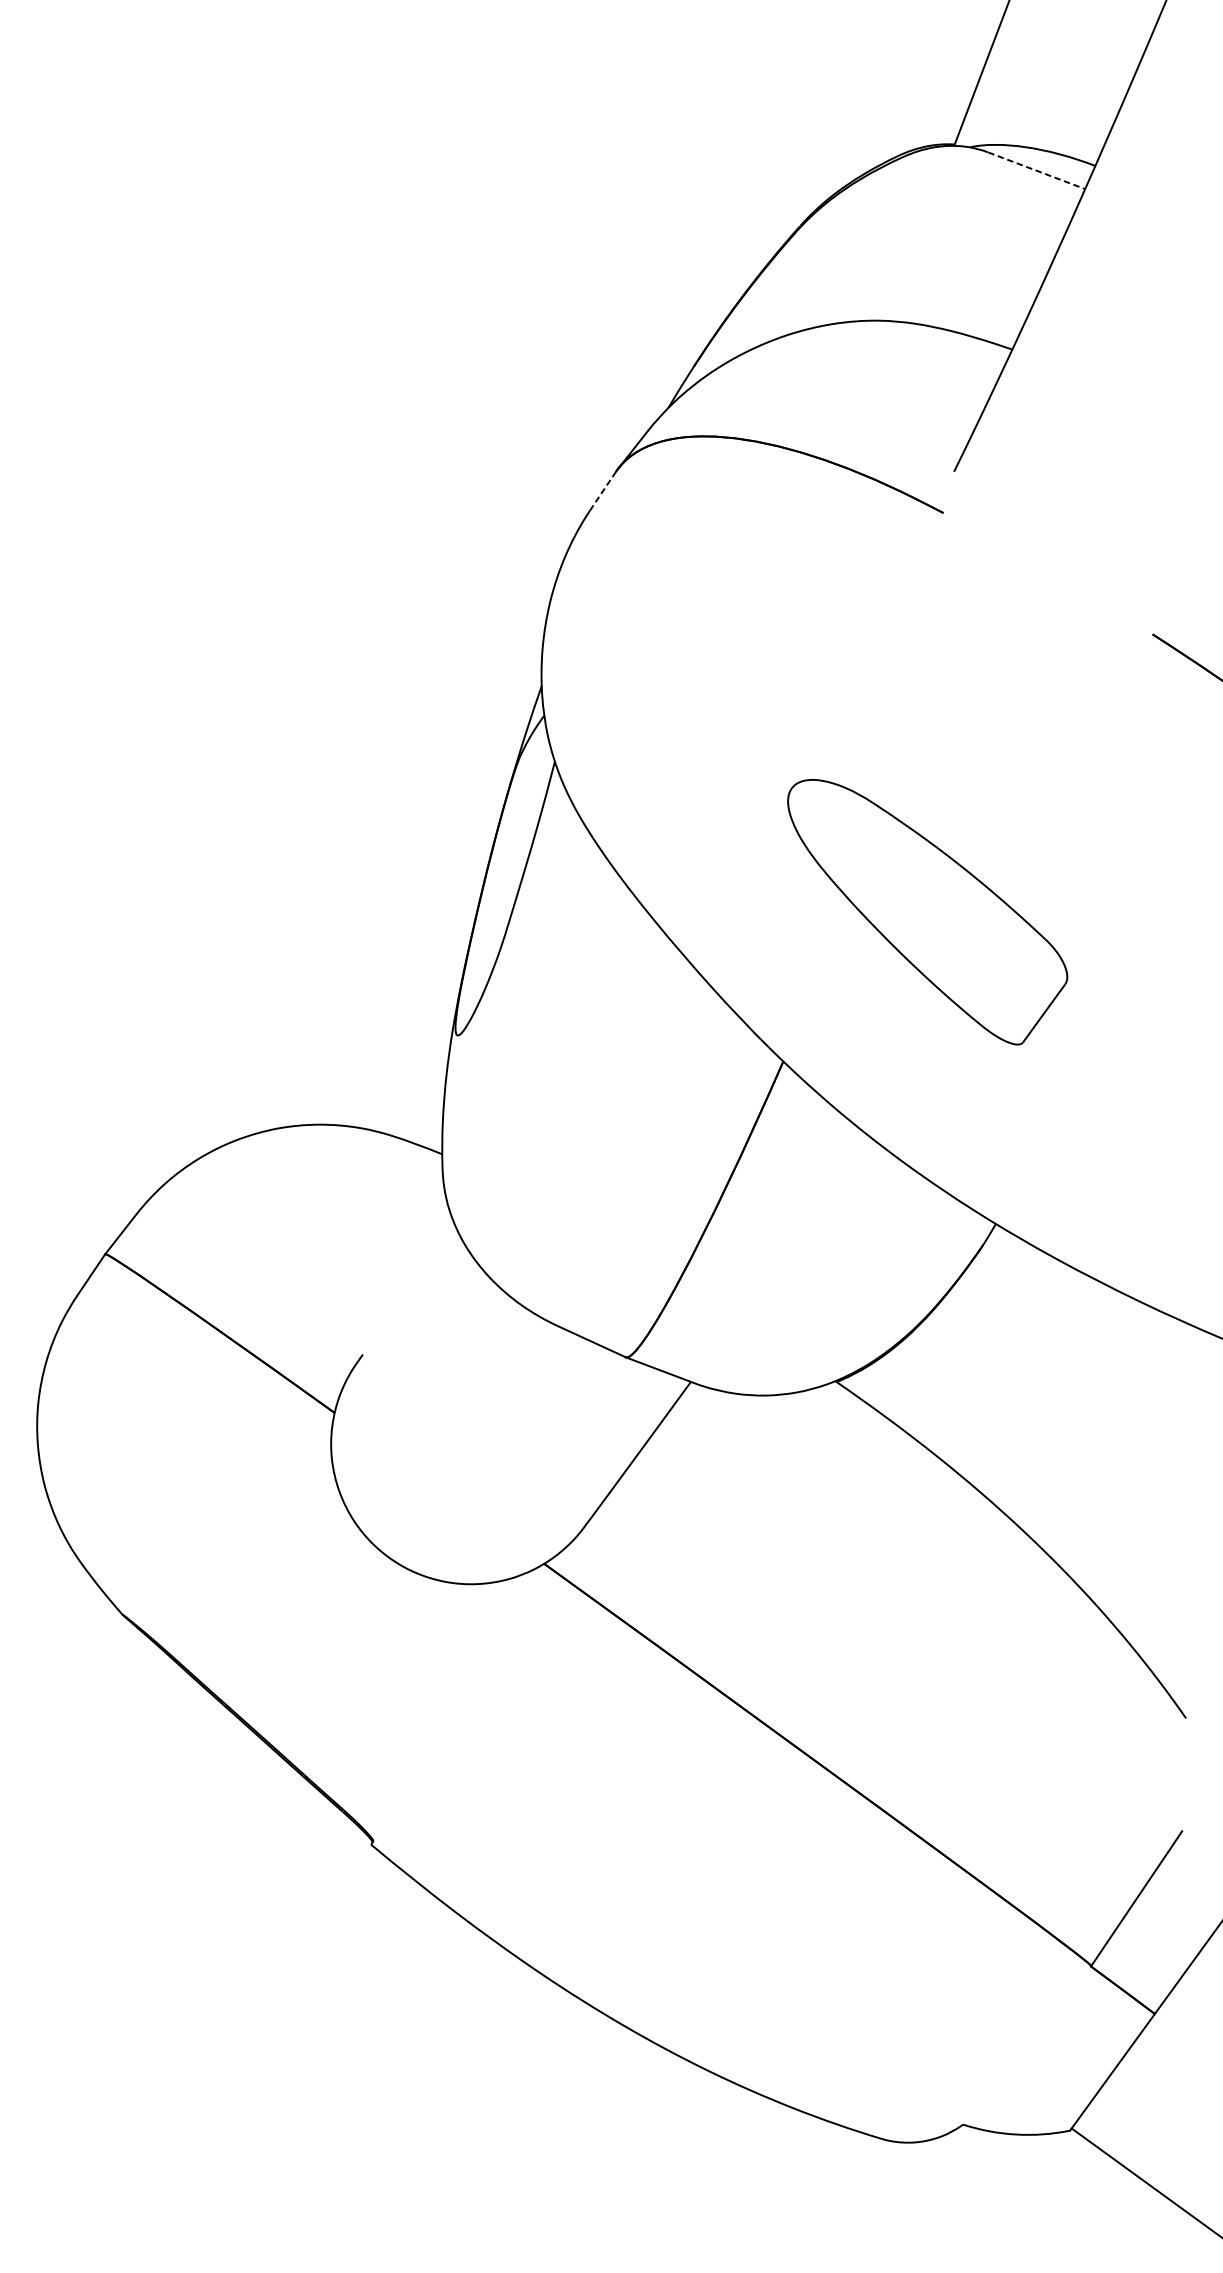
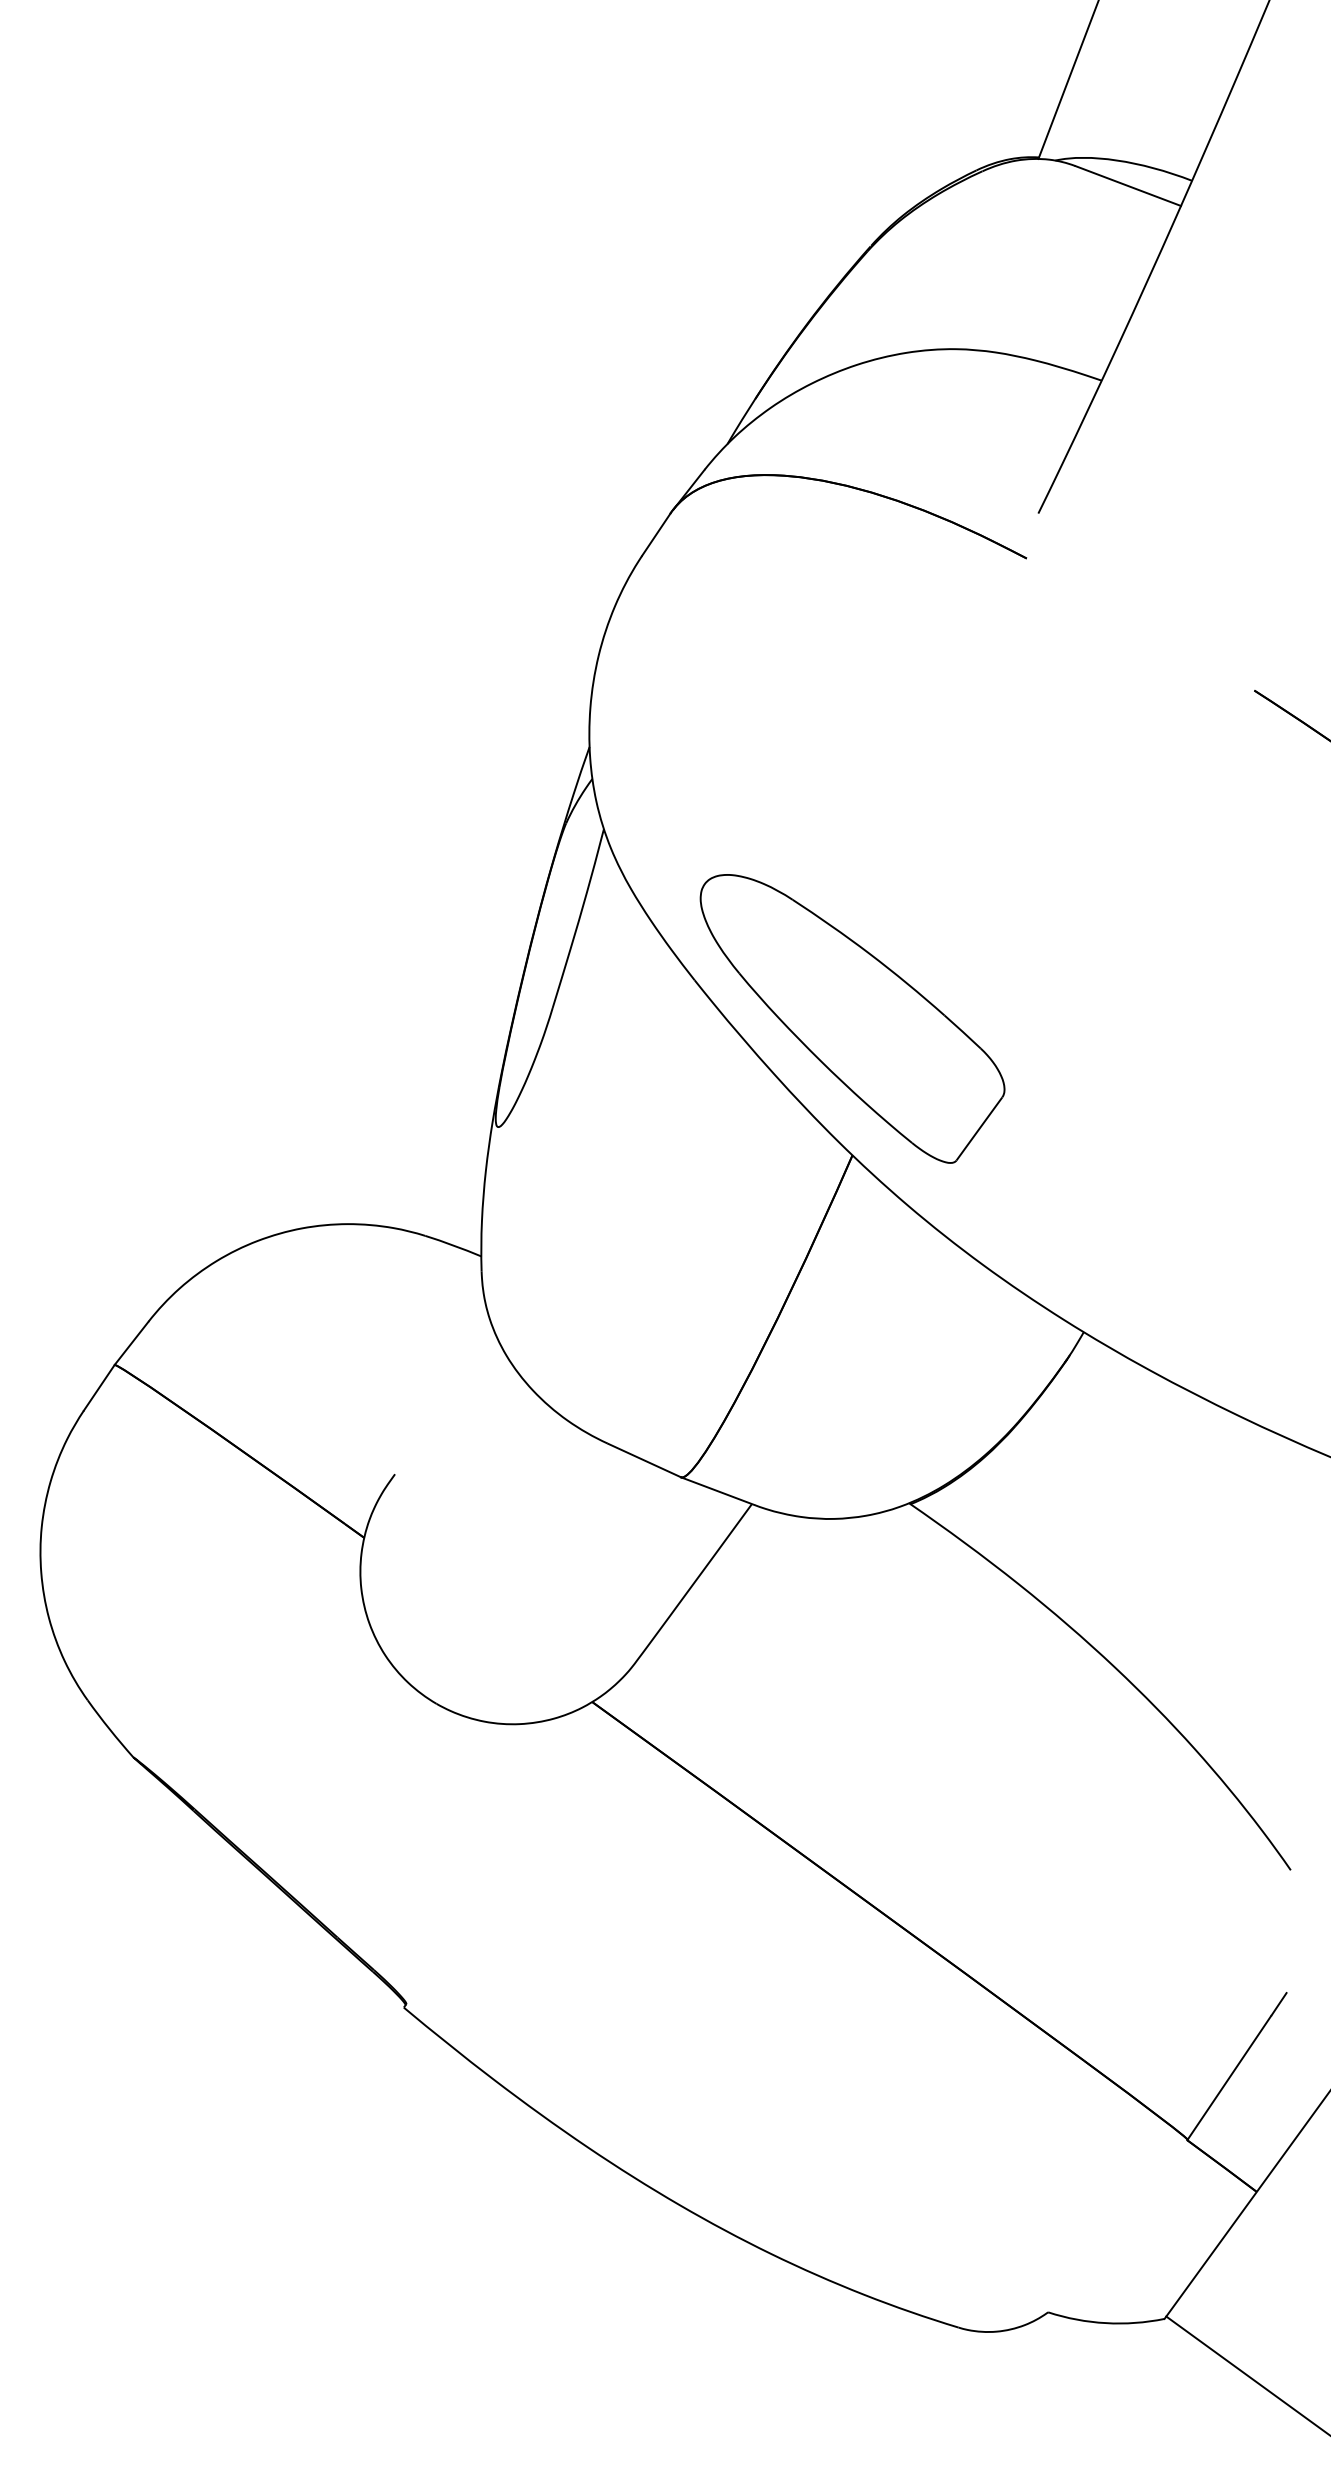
line: (1036, 171) -> (1128, 186), dashed -> solid
line: (603, 490) -> (656, 534), dashed -> solid
part: (927, 911) -> (852, 1018), moved

